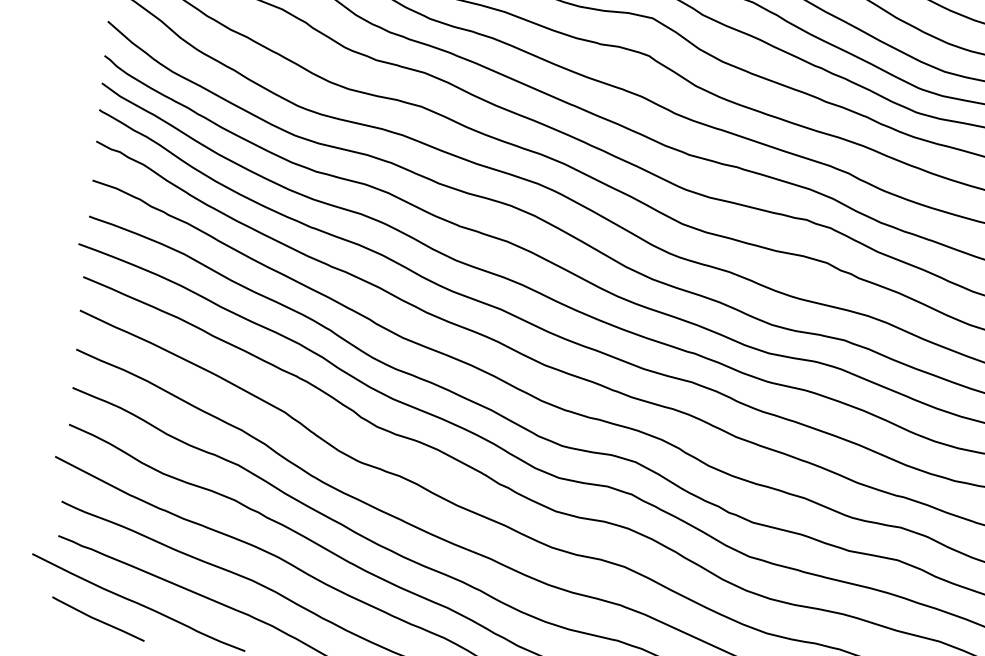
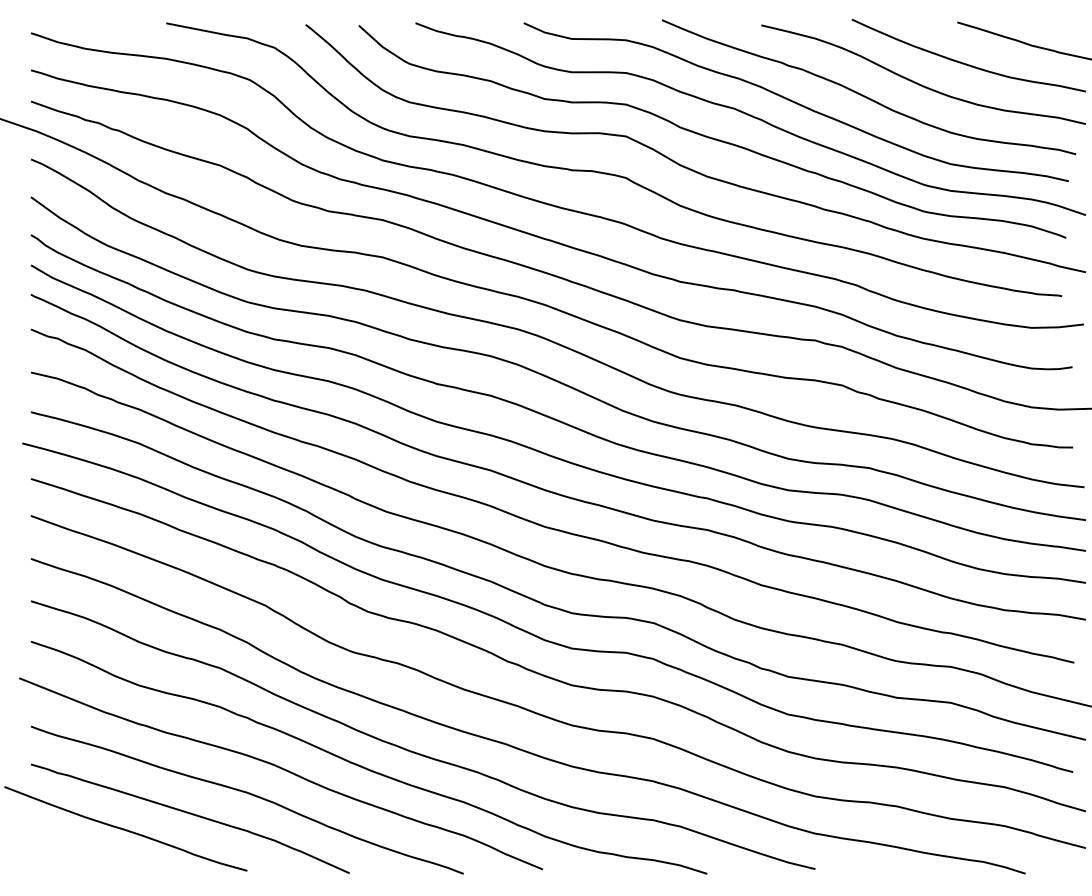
curve: (98, 619) -> (83, 851), removed

